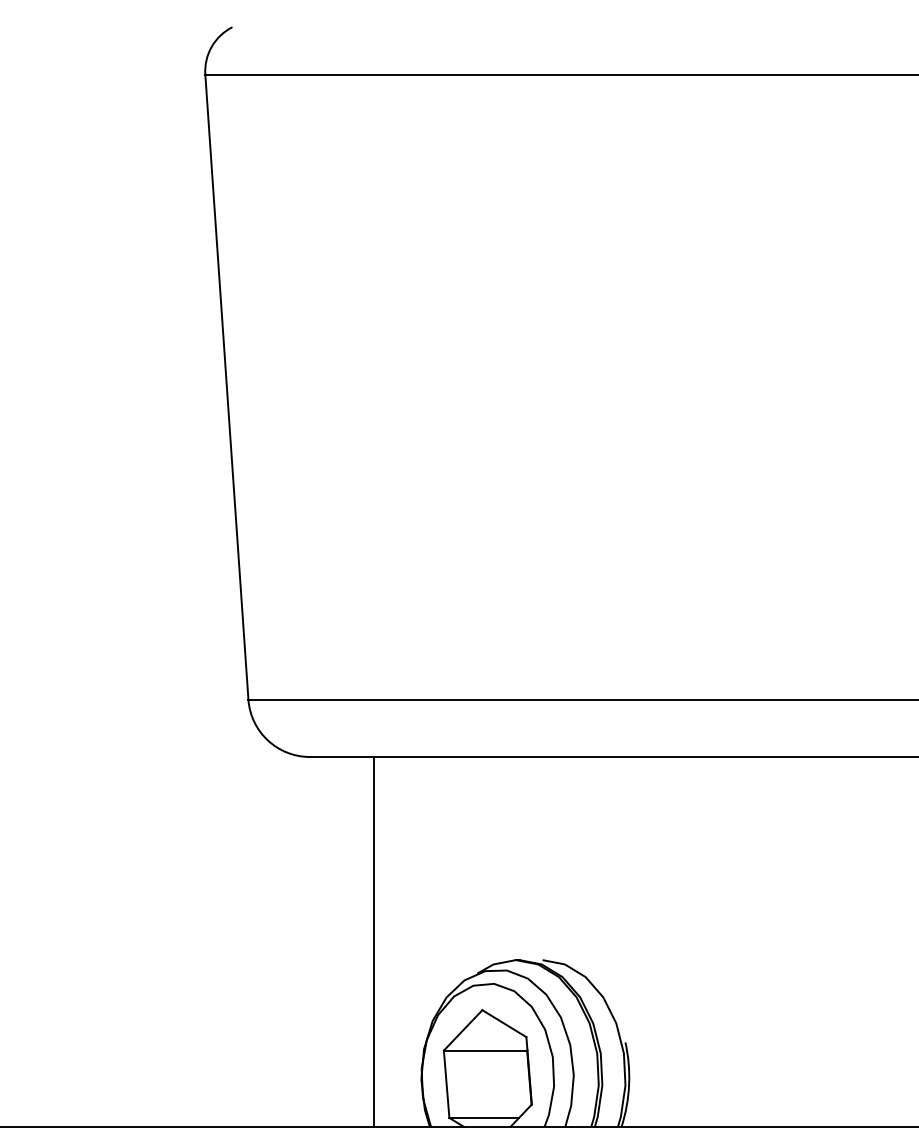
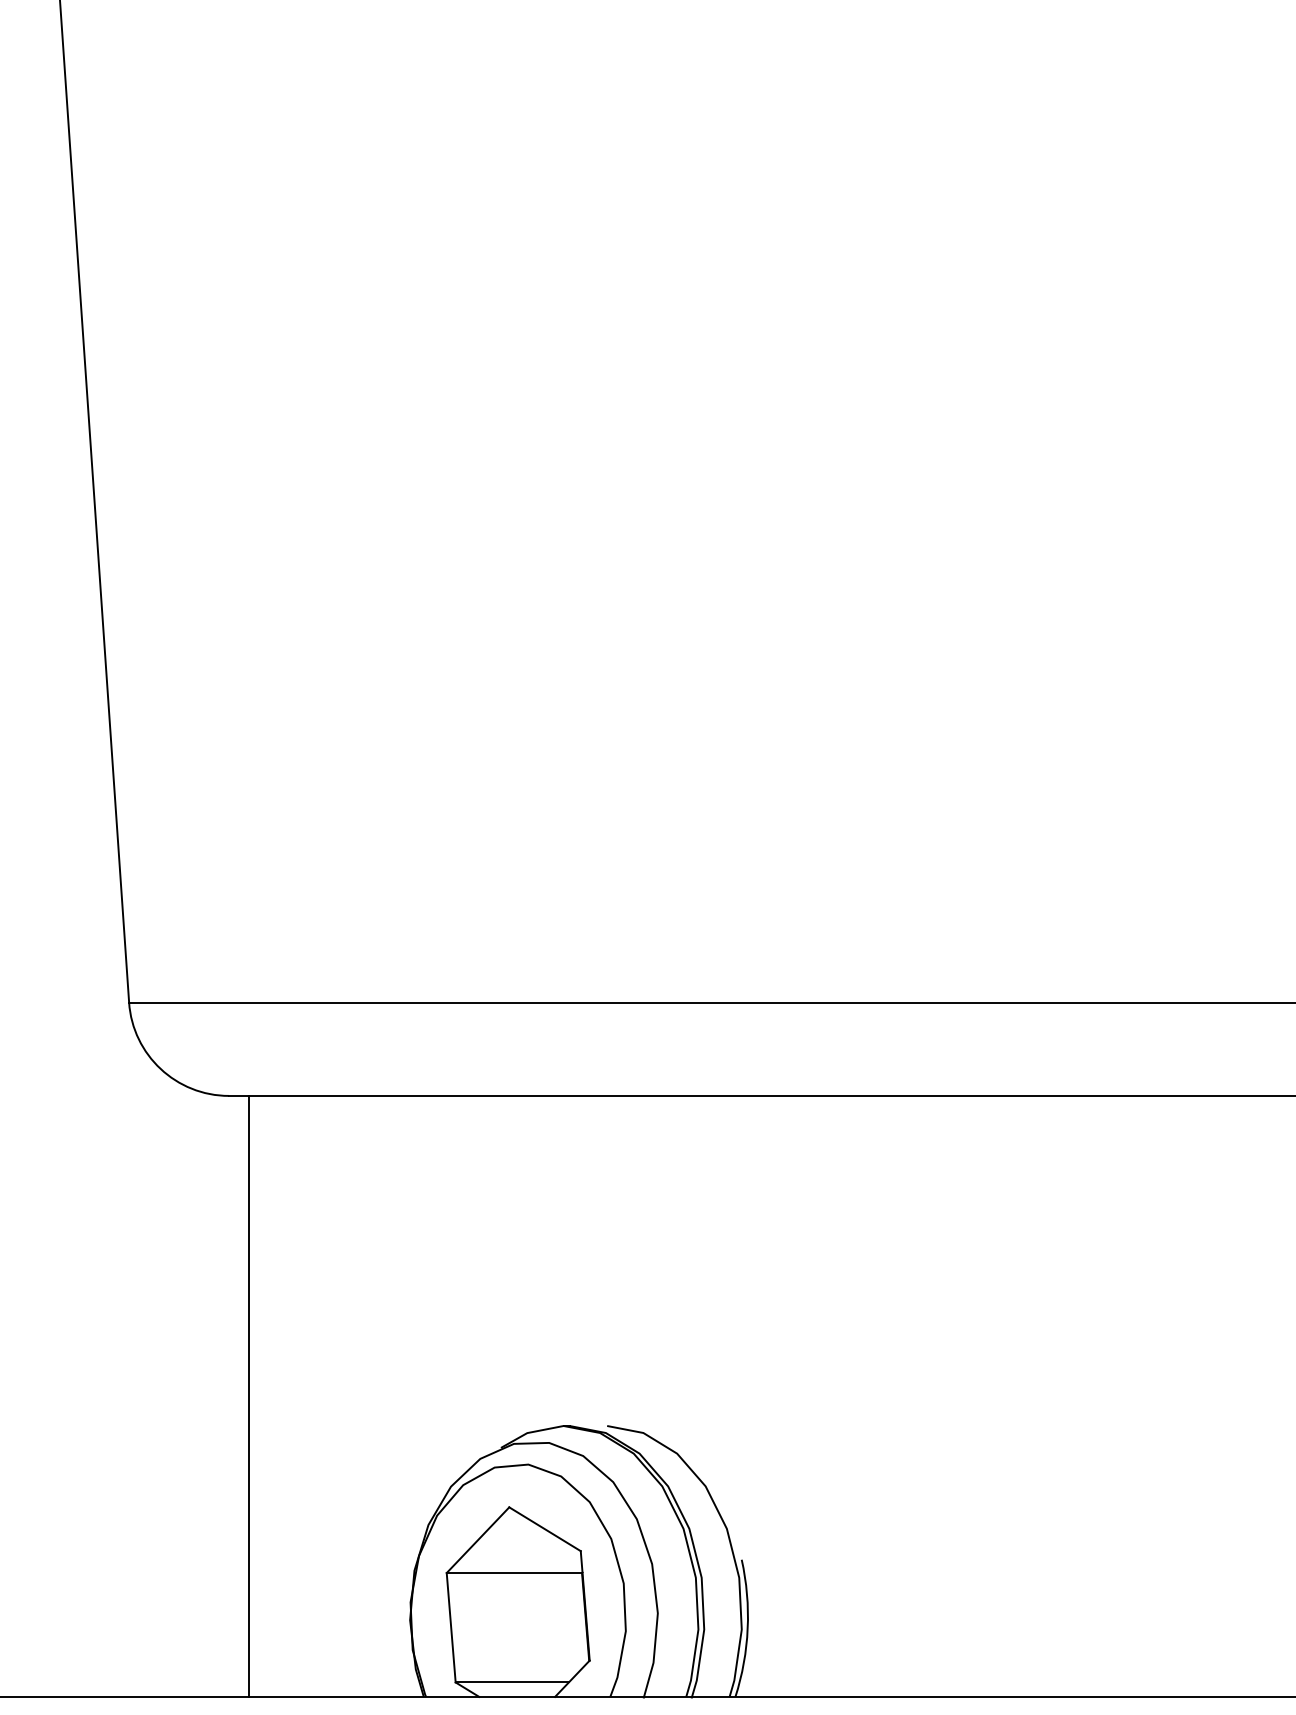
line: (374, 941) -> (249, 1395), moved

